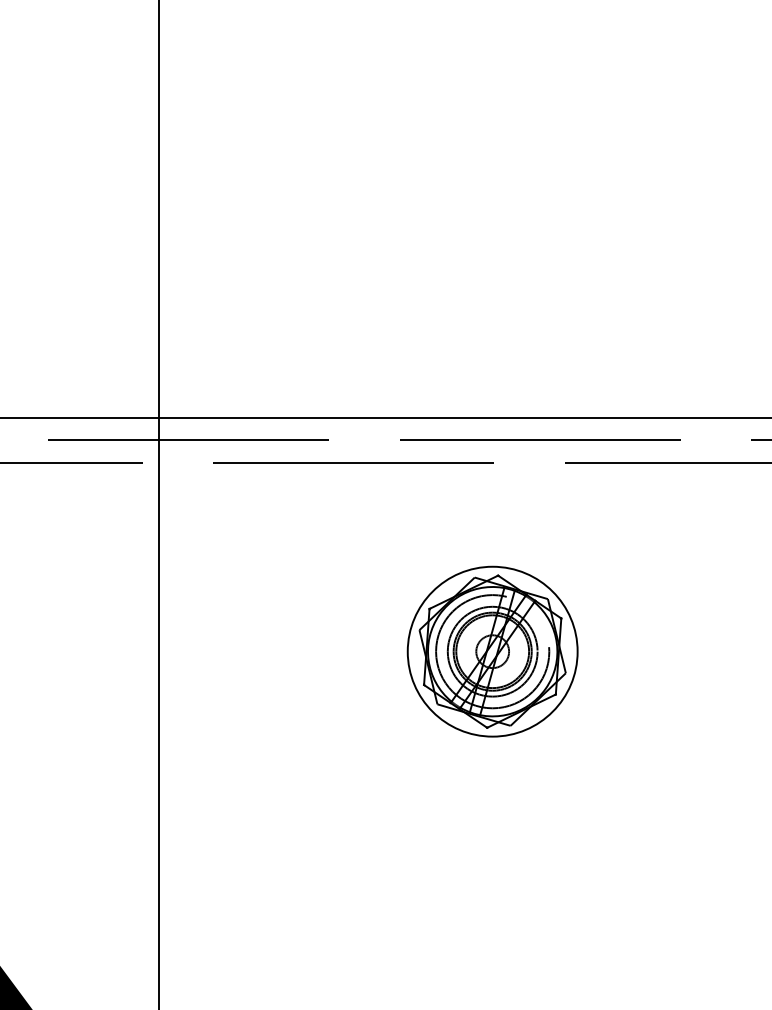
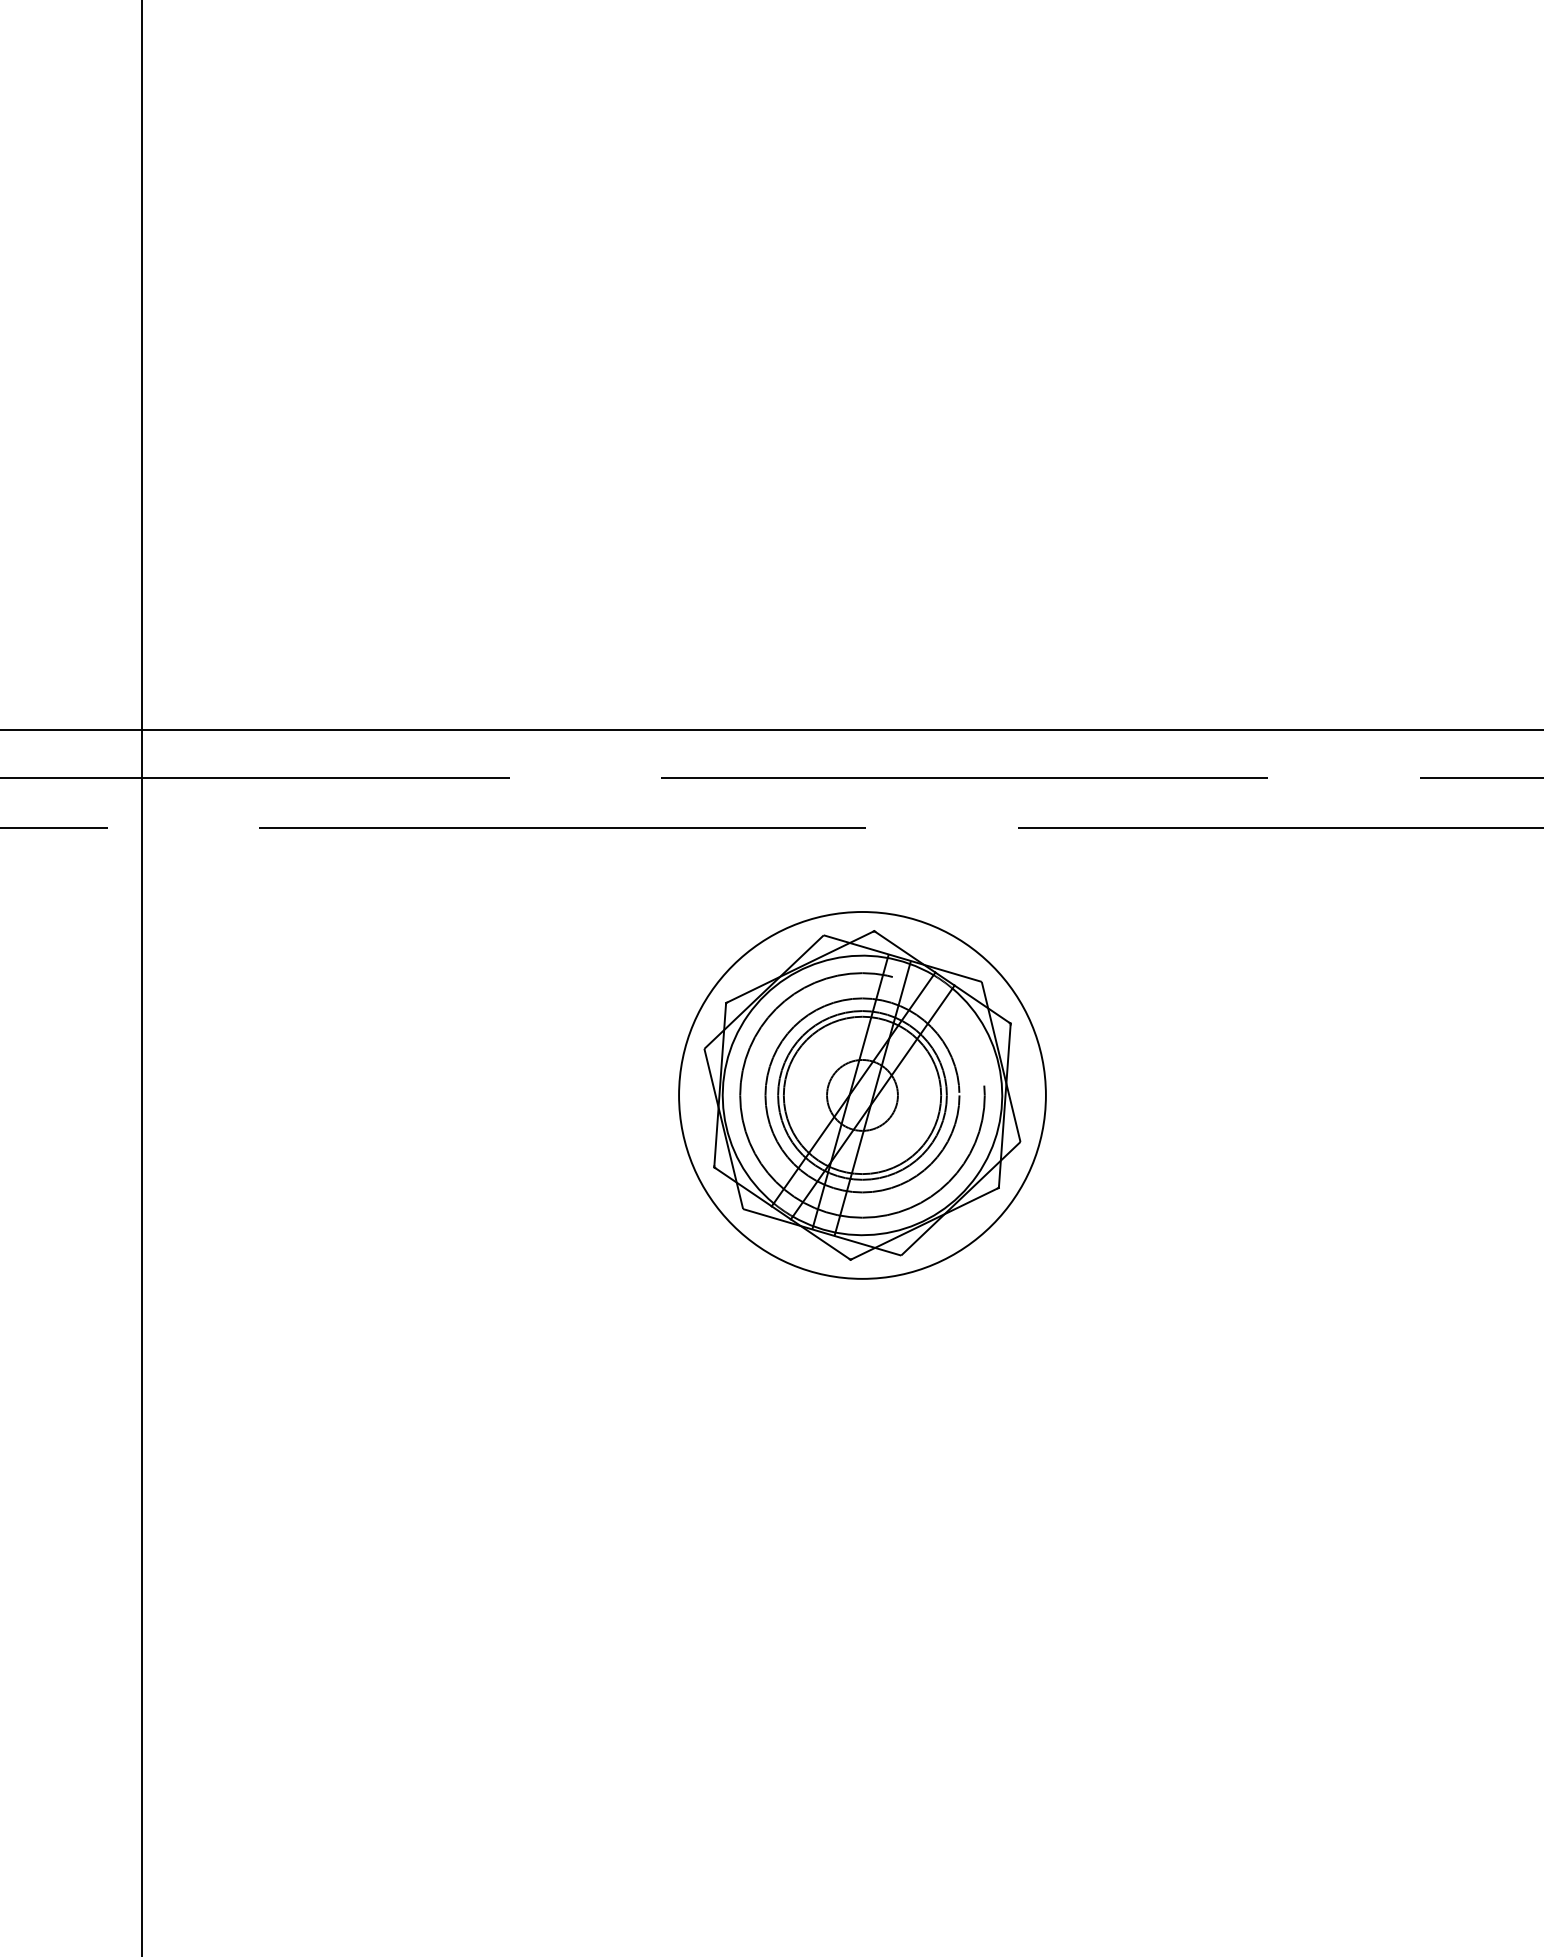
part: (492, 651) -> (862, 1094), moved

